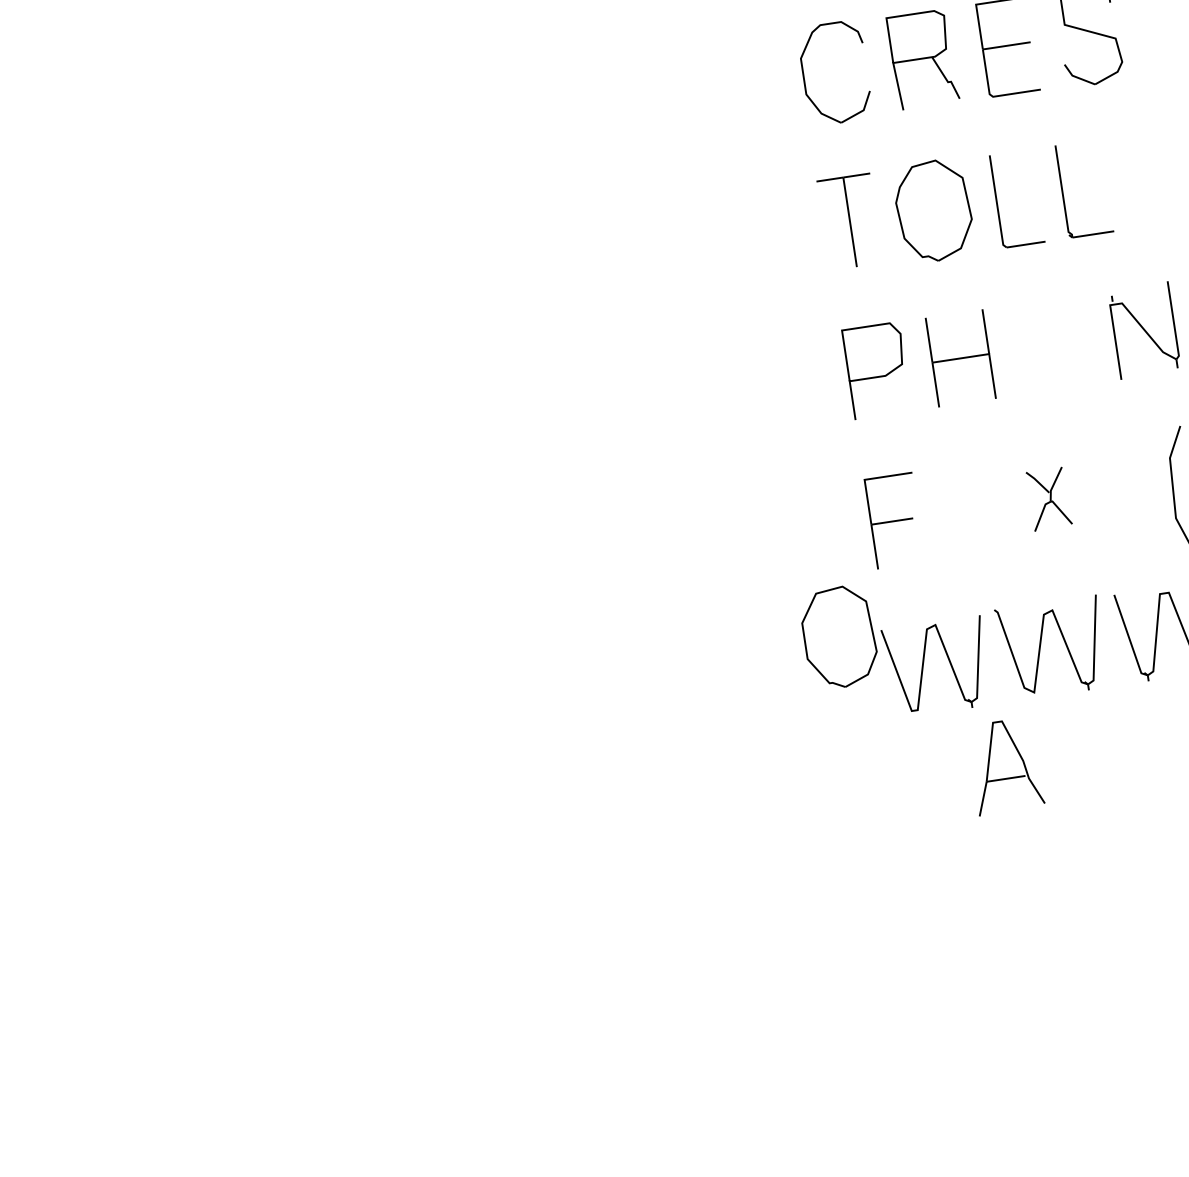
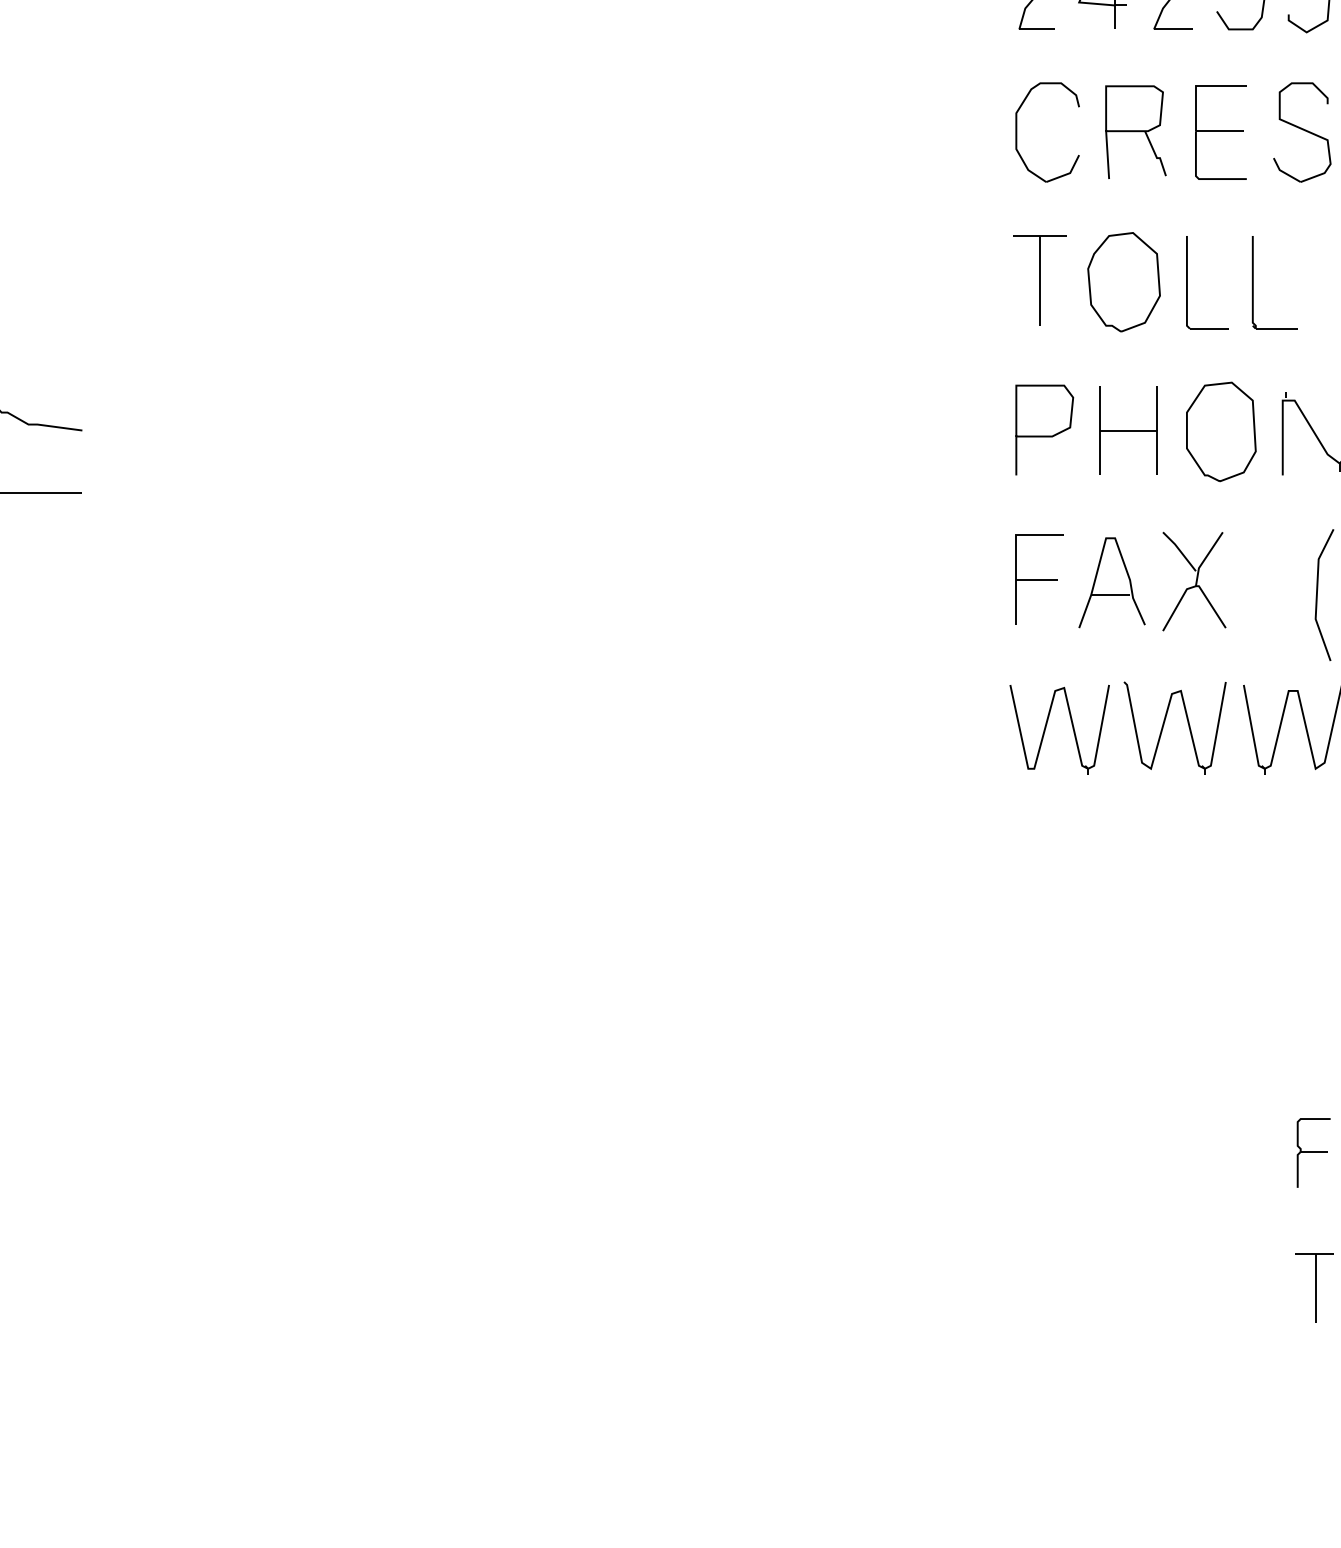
part: (1049, 499) -> (1194, 581), size x1.67
part: (839, 636) -> (1221, 431), moved
part: (1006, 778) -> (1111, 594), moved

